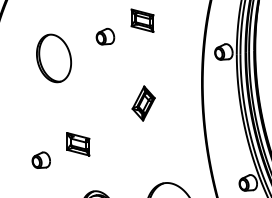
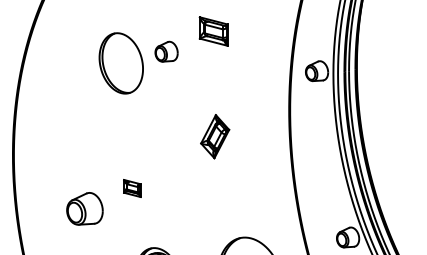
part: (53, 58) -> (120, 63), moved
part: (78, 144) -> (132, 188), size x0.6
part: (41, 160) -> (85, 208), size x1.6

